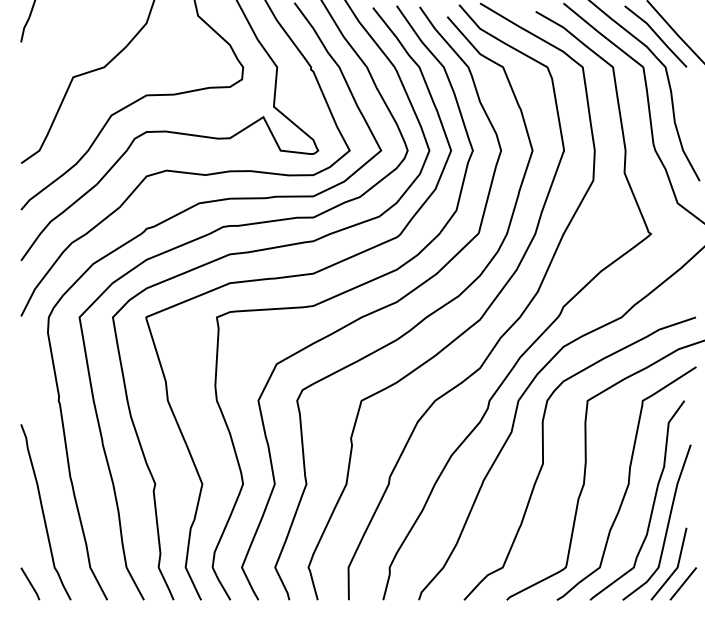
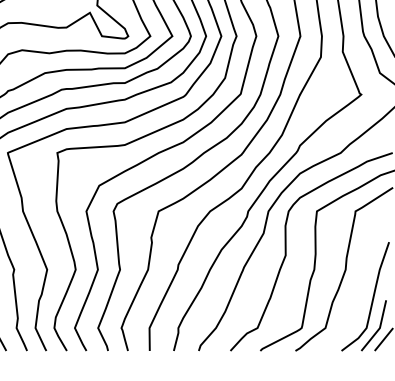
curve: (652, 504) -> (362, 283), removed

